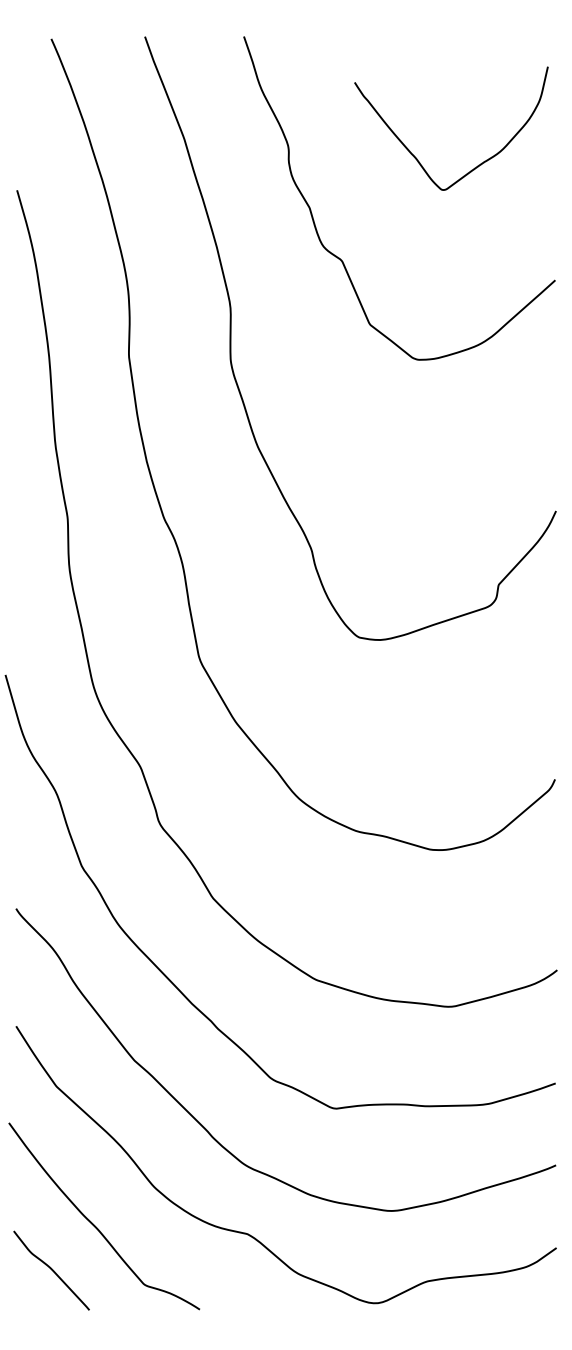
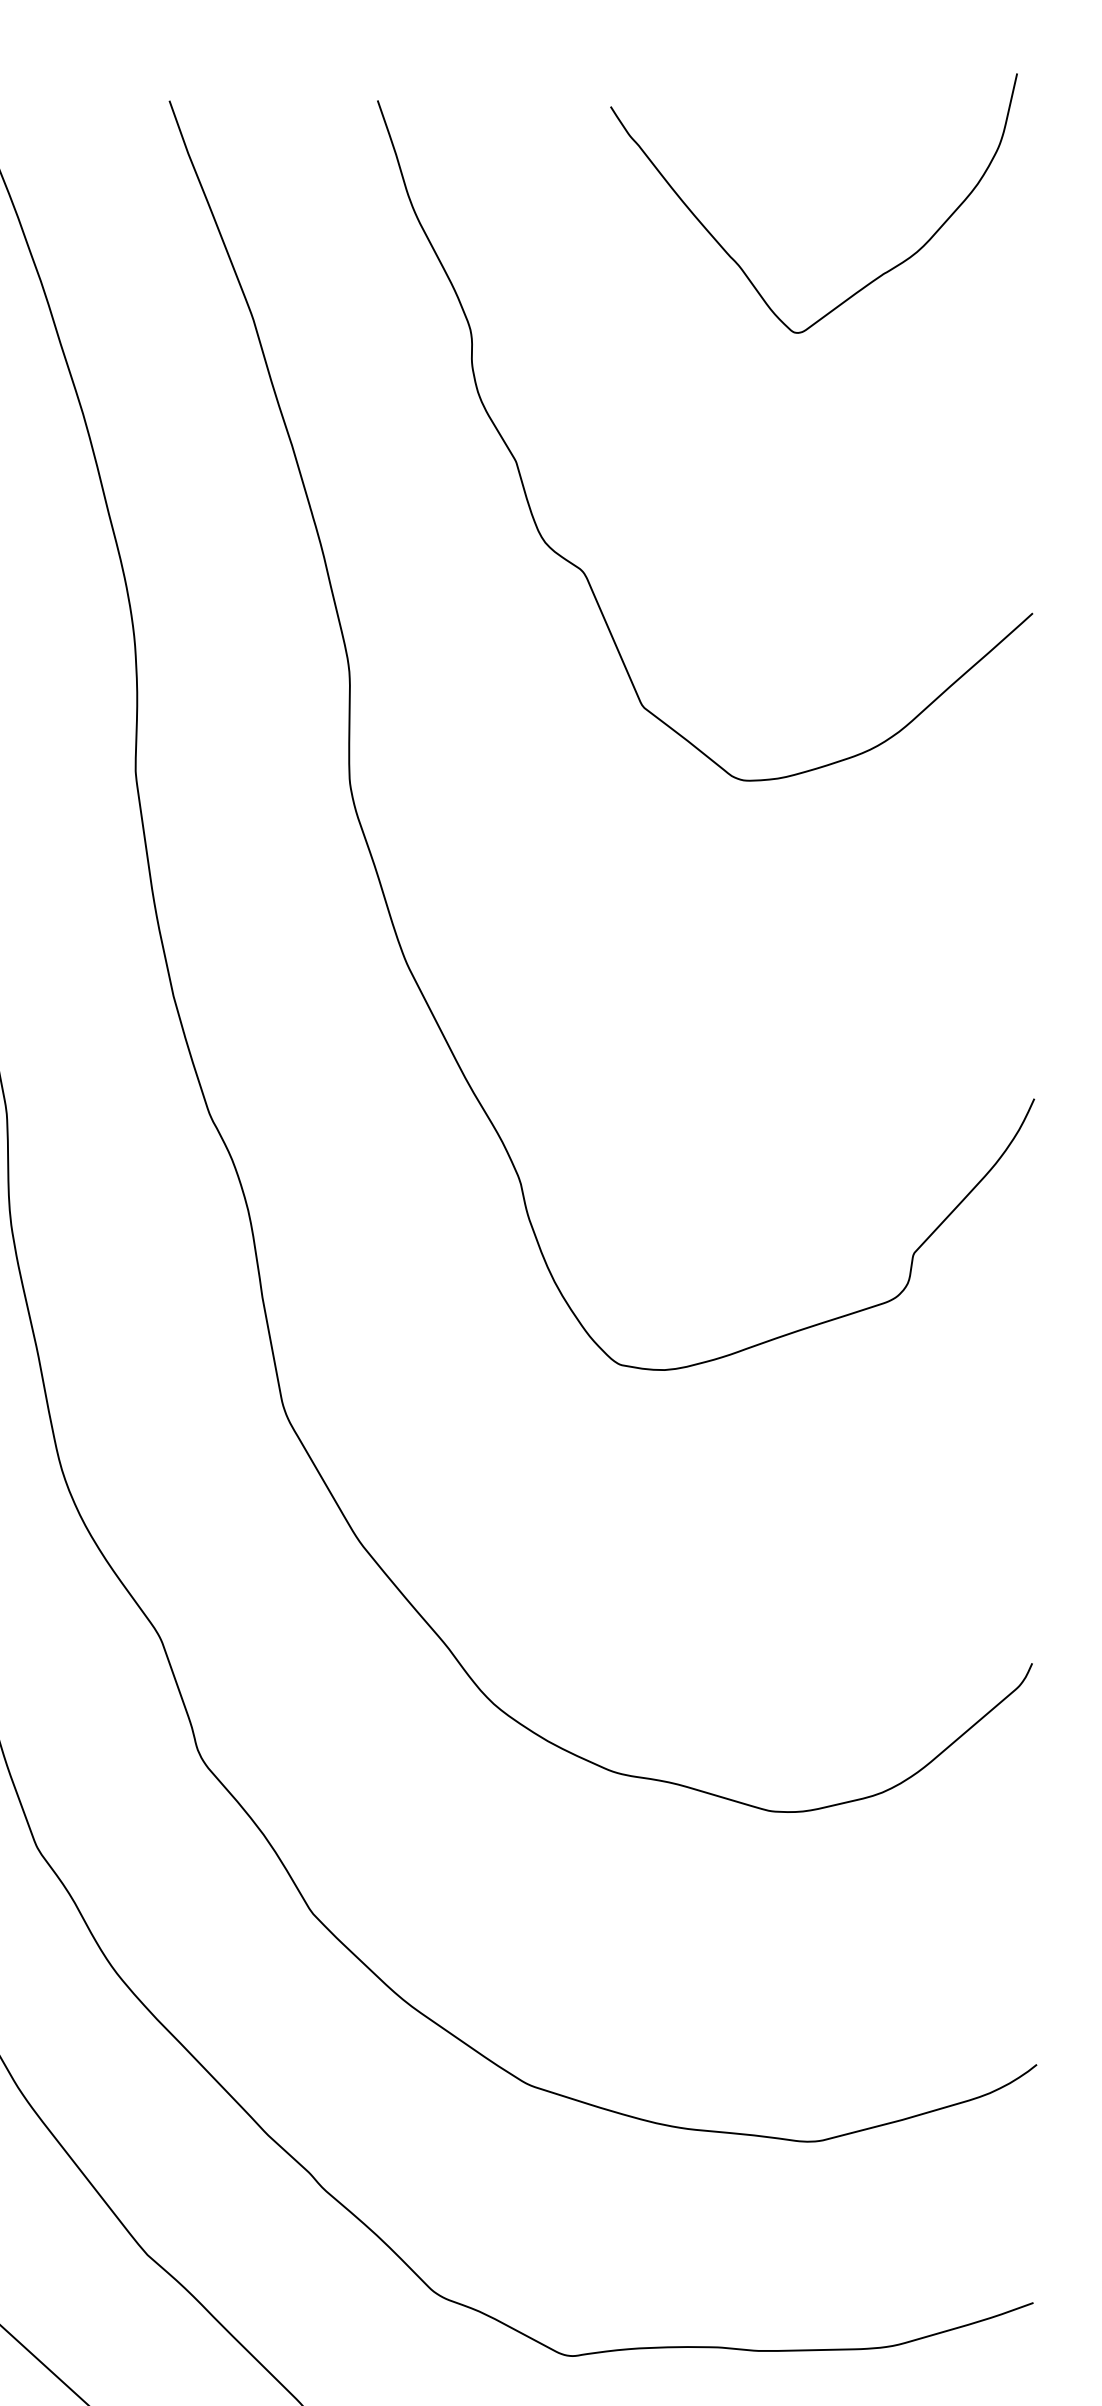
curve: (477, 165) -> (868, 281), moved

